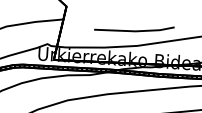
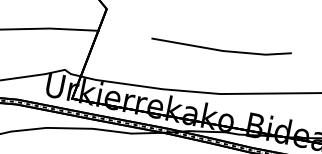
line: (134, 30) -> (221, 49), moved

